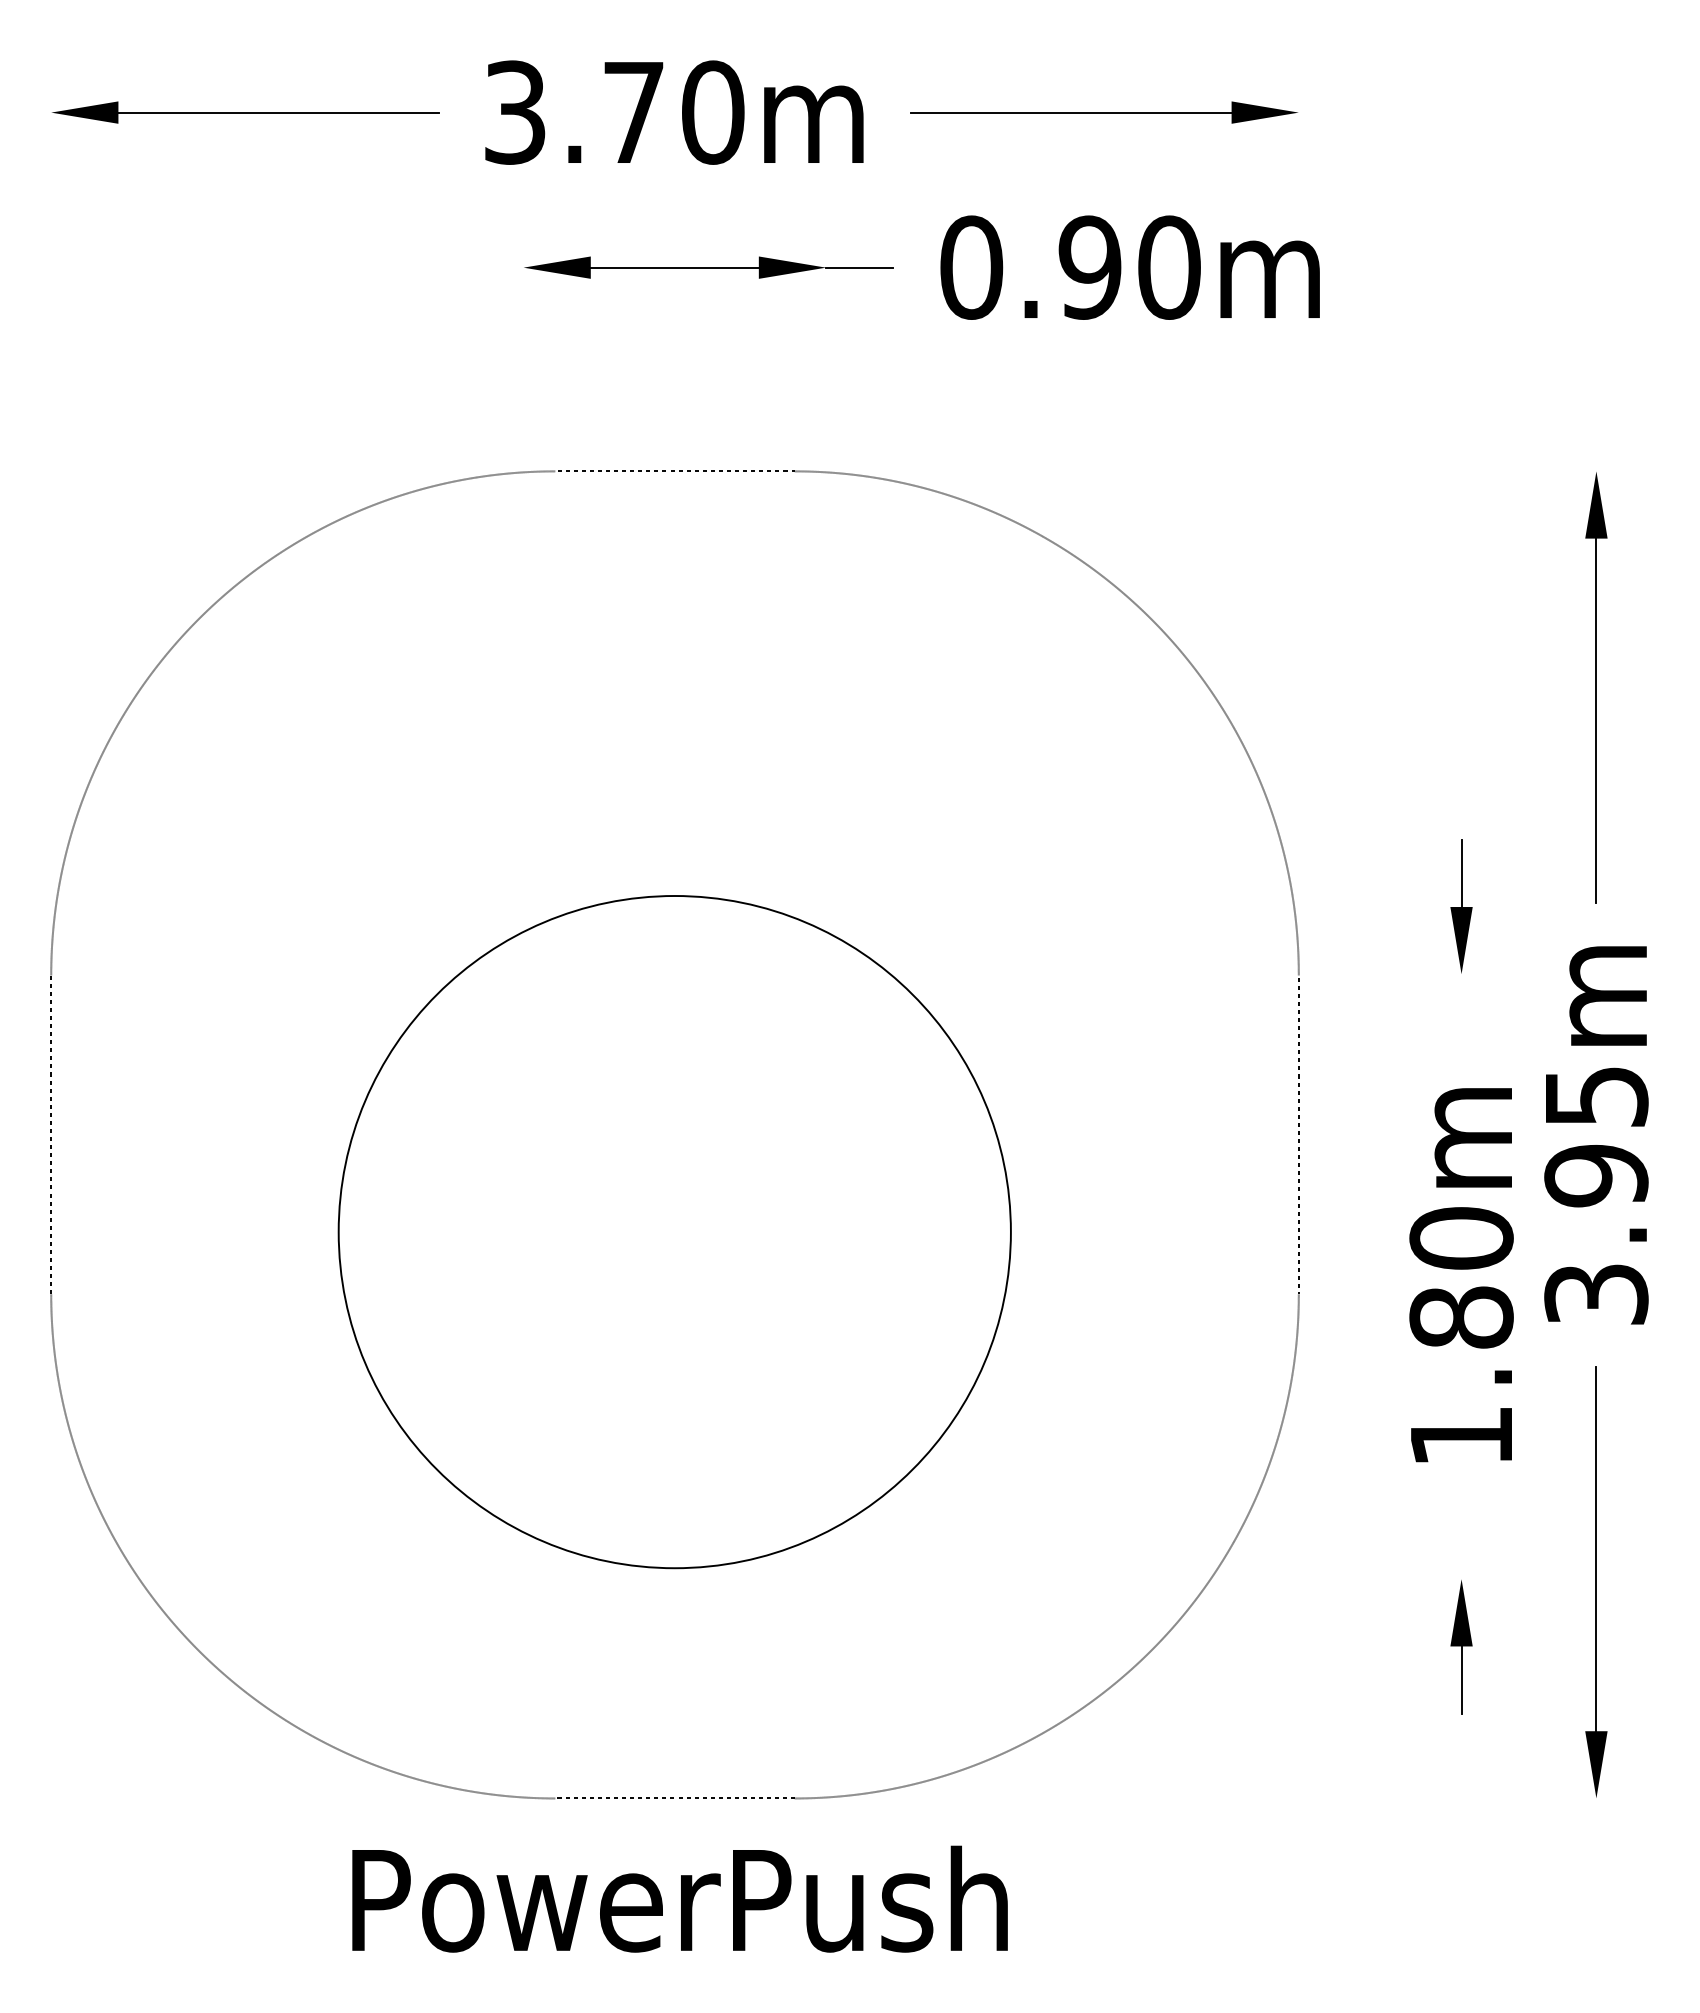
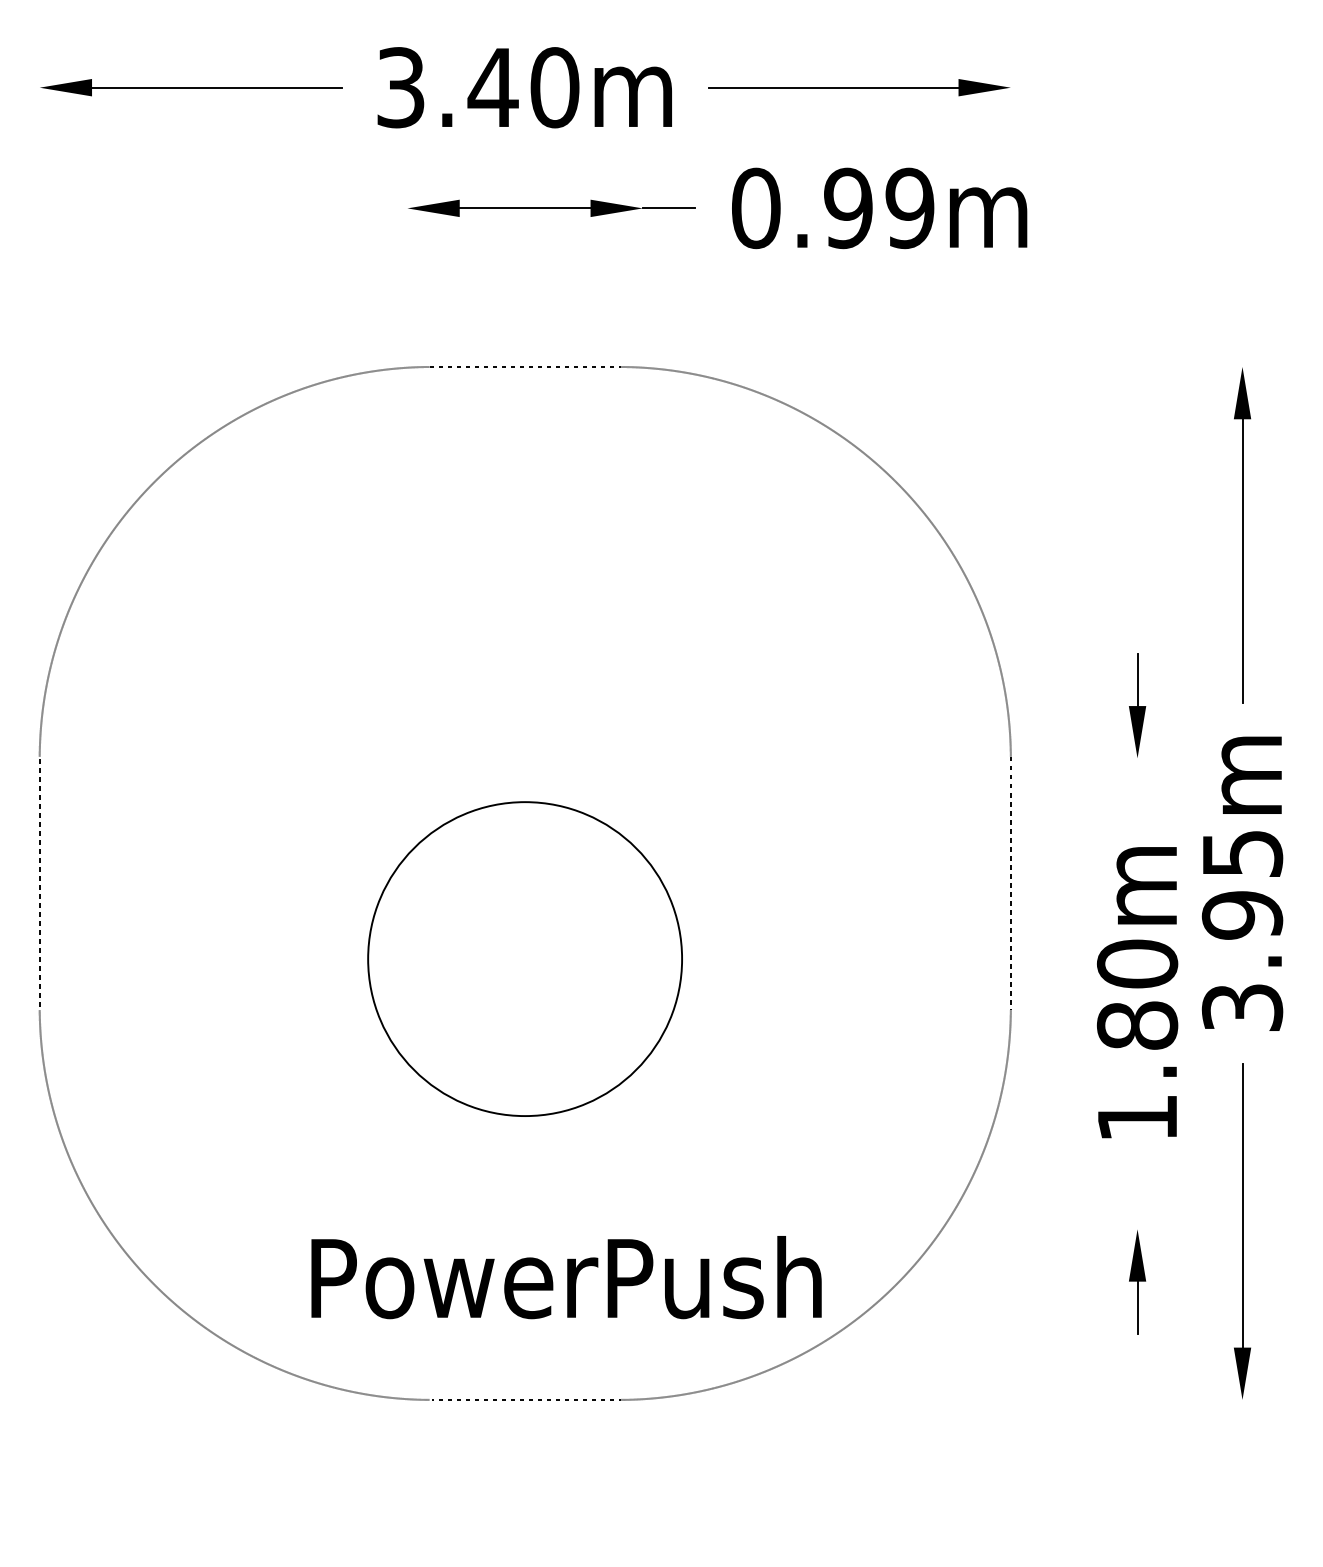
text: (633, 112) -> (492, 87), 3.70m -> 3.40m
text: (1169, 267) -> (910, 208), 0.90m -> 0.99m
circle: (674, 1232) -> (524, 959), size x0.6
text: (679, 1898) -> (566, 1277), moved

